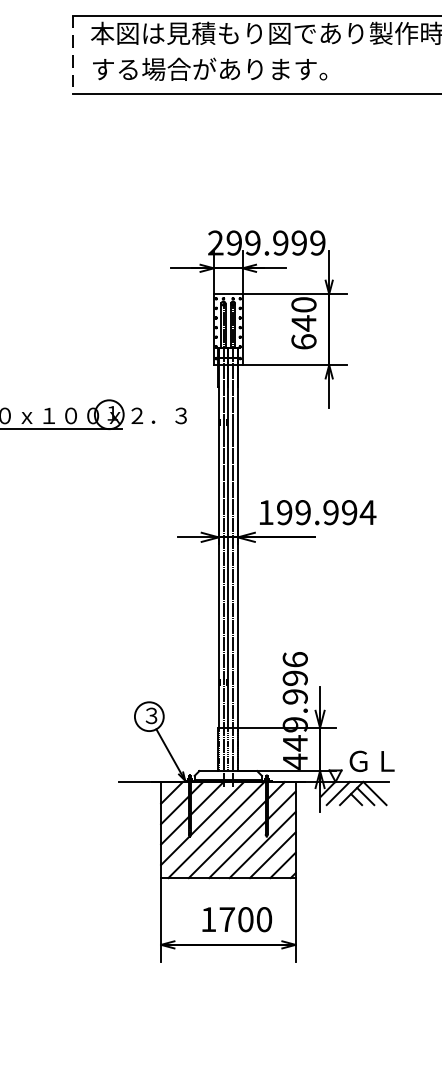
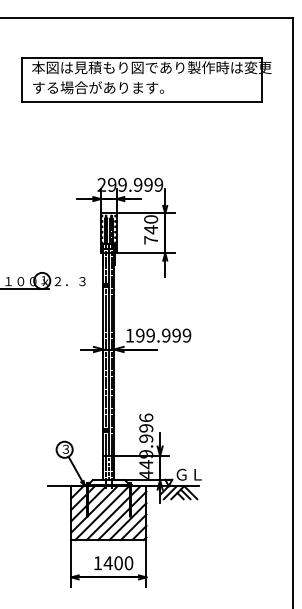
line: (72, 56) -> (21, 80), dashed -> solid
text: (304, 340) -> (151, 239), 640 -> 740
text: (367, 512) -> (186, 335), 199.994 -> 199.999
text: (225, 920) -> (107, 563), 1700 -> 1400

